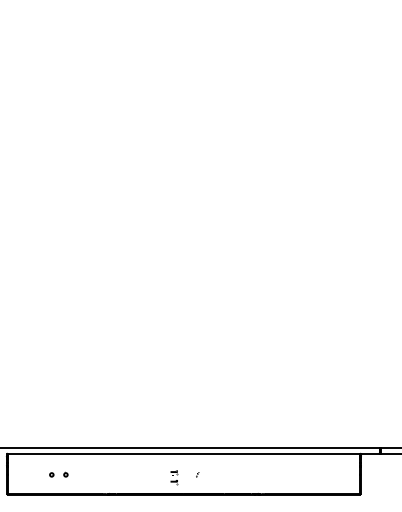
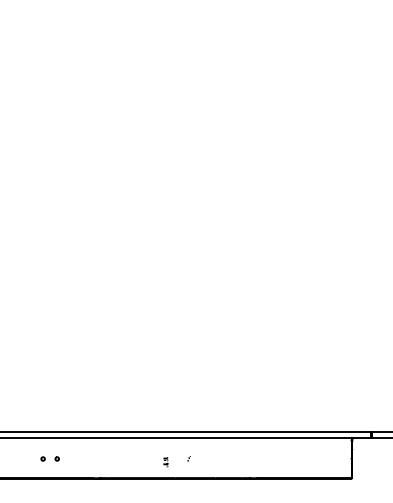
part: (174, 477) -> (165, 461), size x0.6

